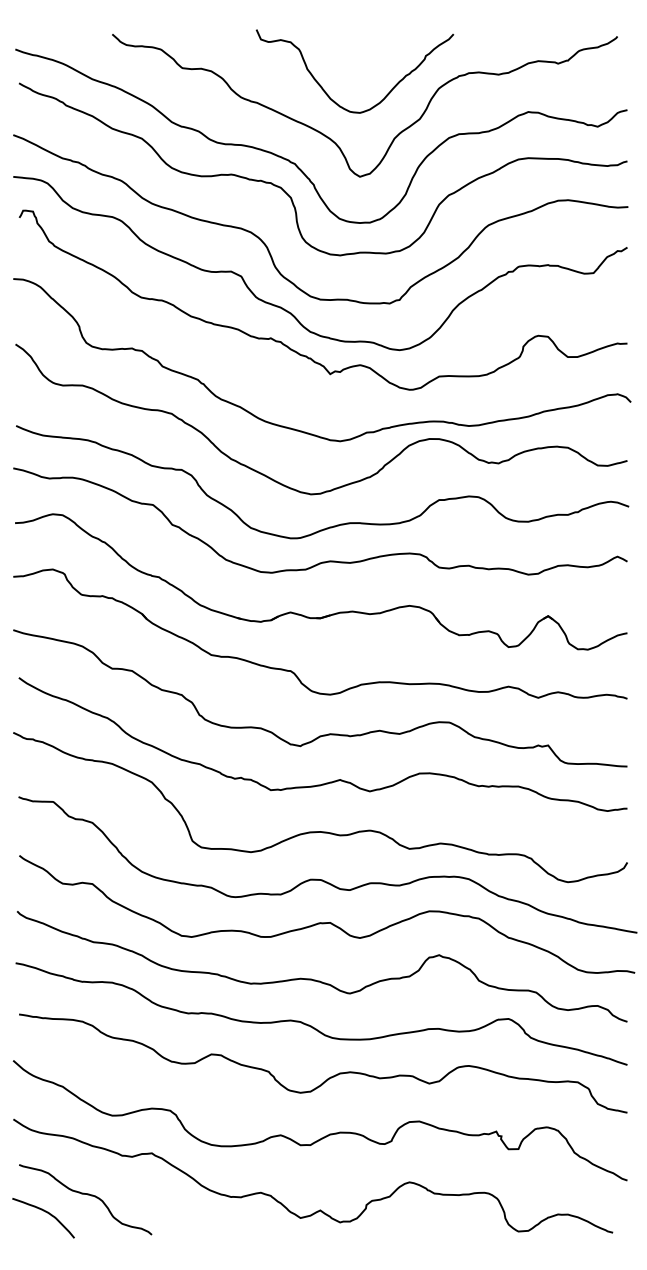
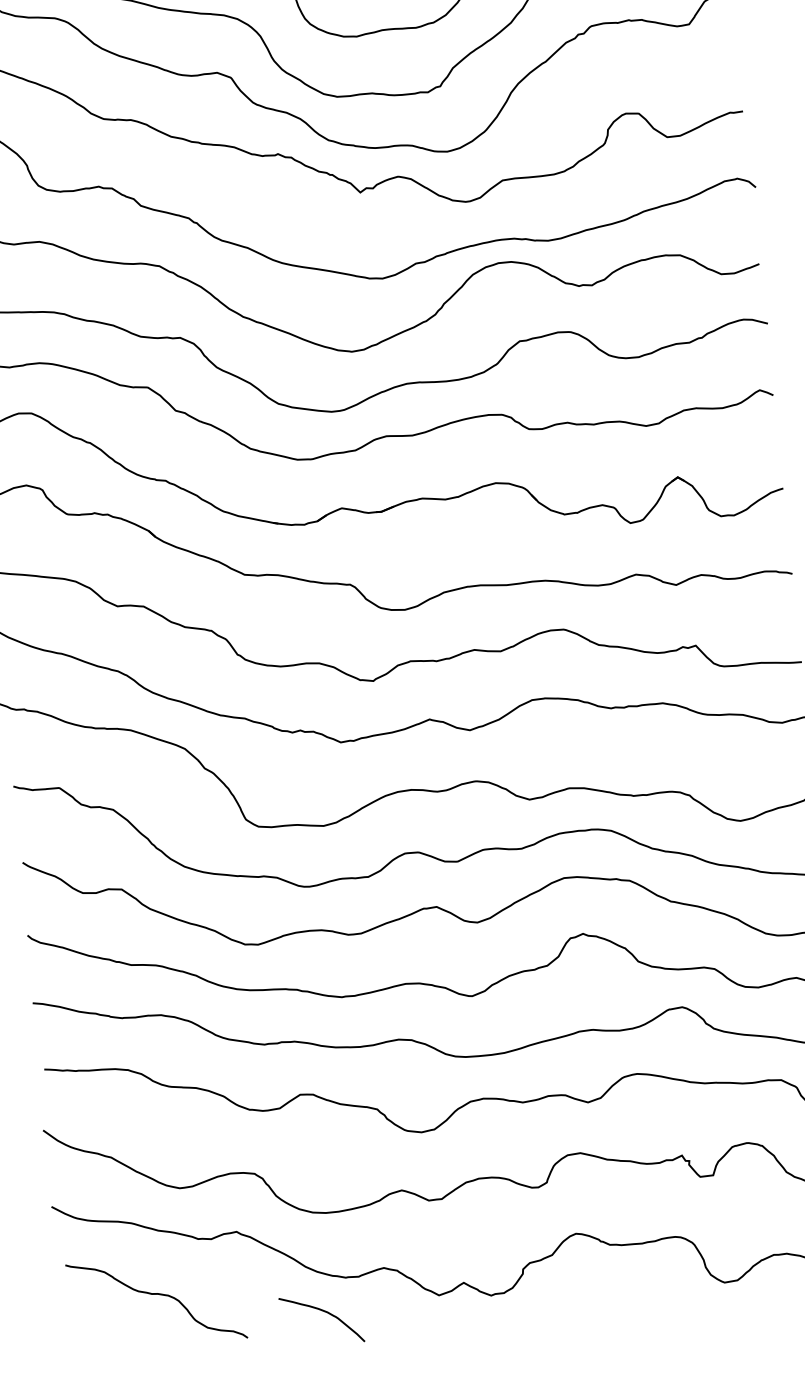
curve: (45, 1212) -> (323, 1312), moved

